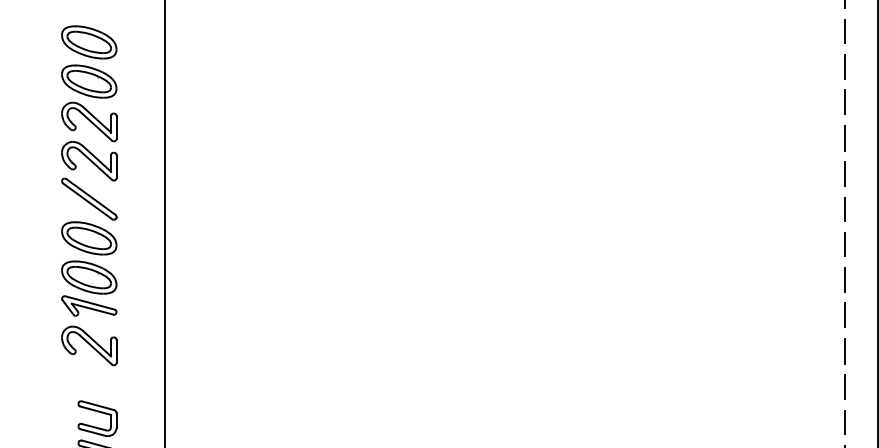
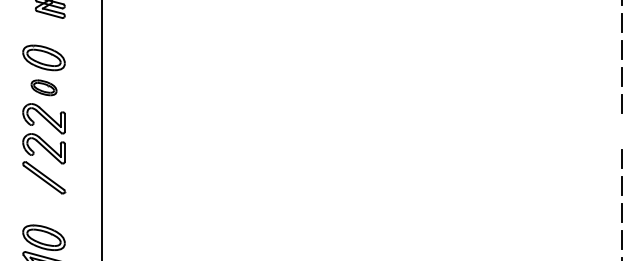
part: (89, 81) -> (44, 87), size x0.6
line: (844, 137) -> (621, 130), removed
part: (89, 238) -> (44, 207), removed

